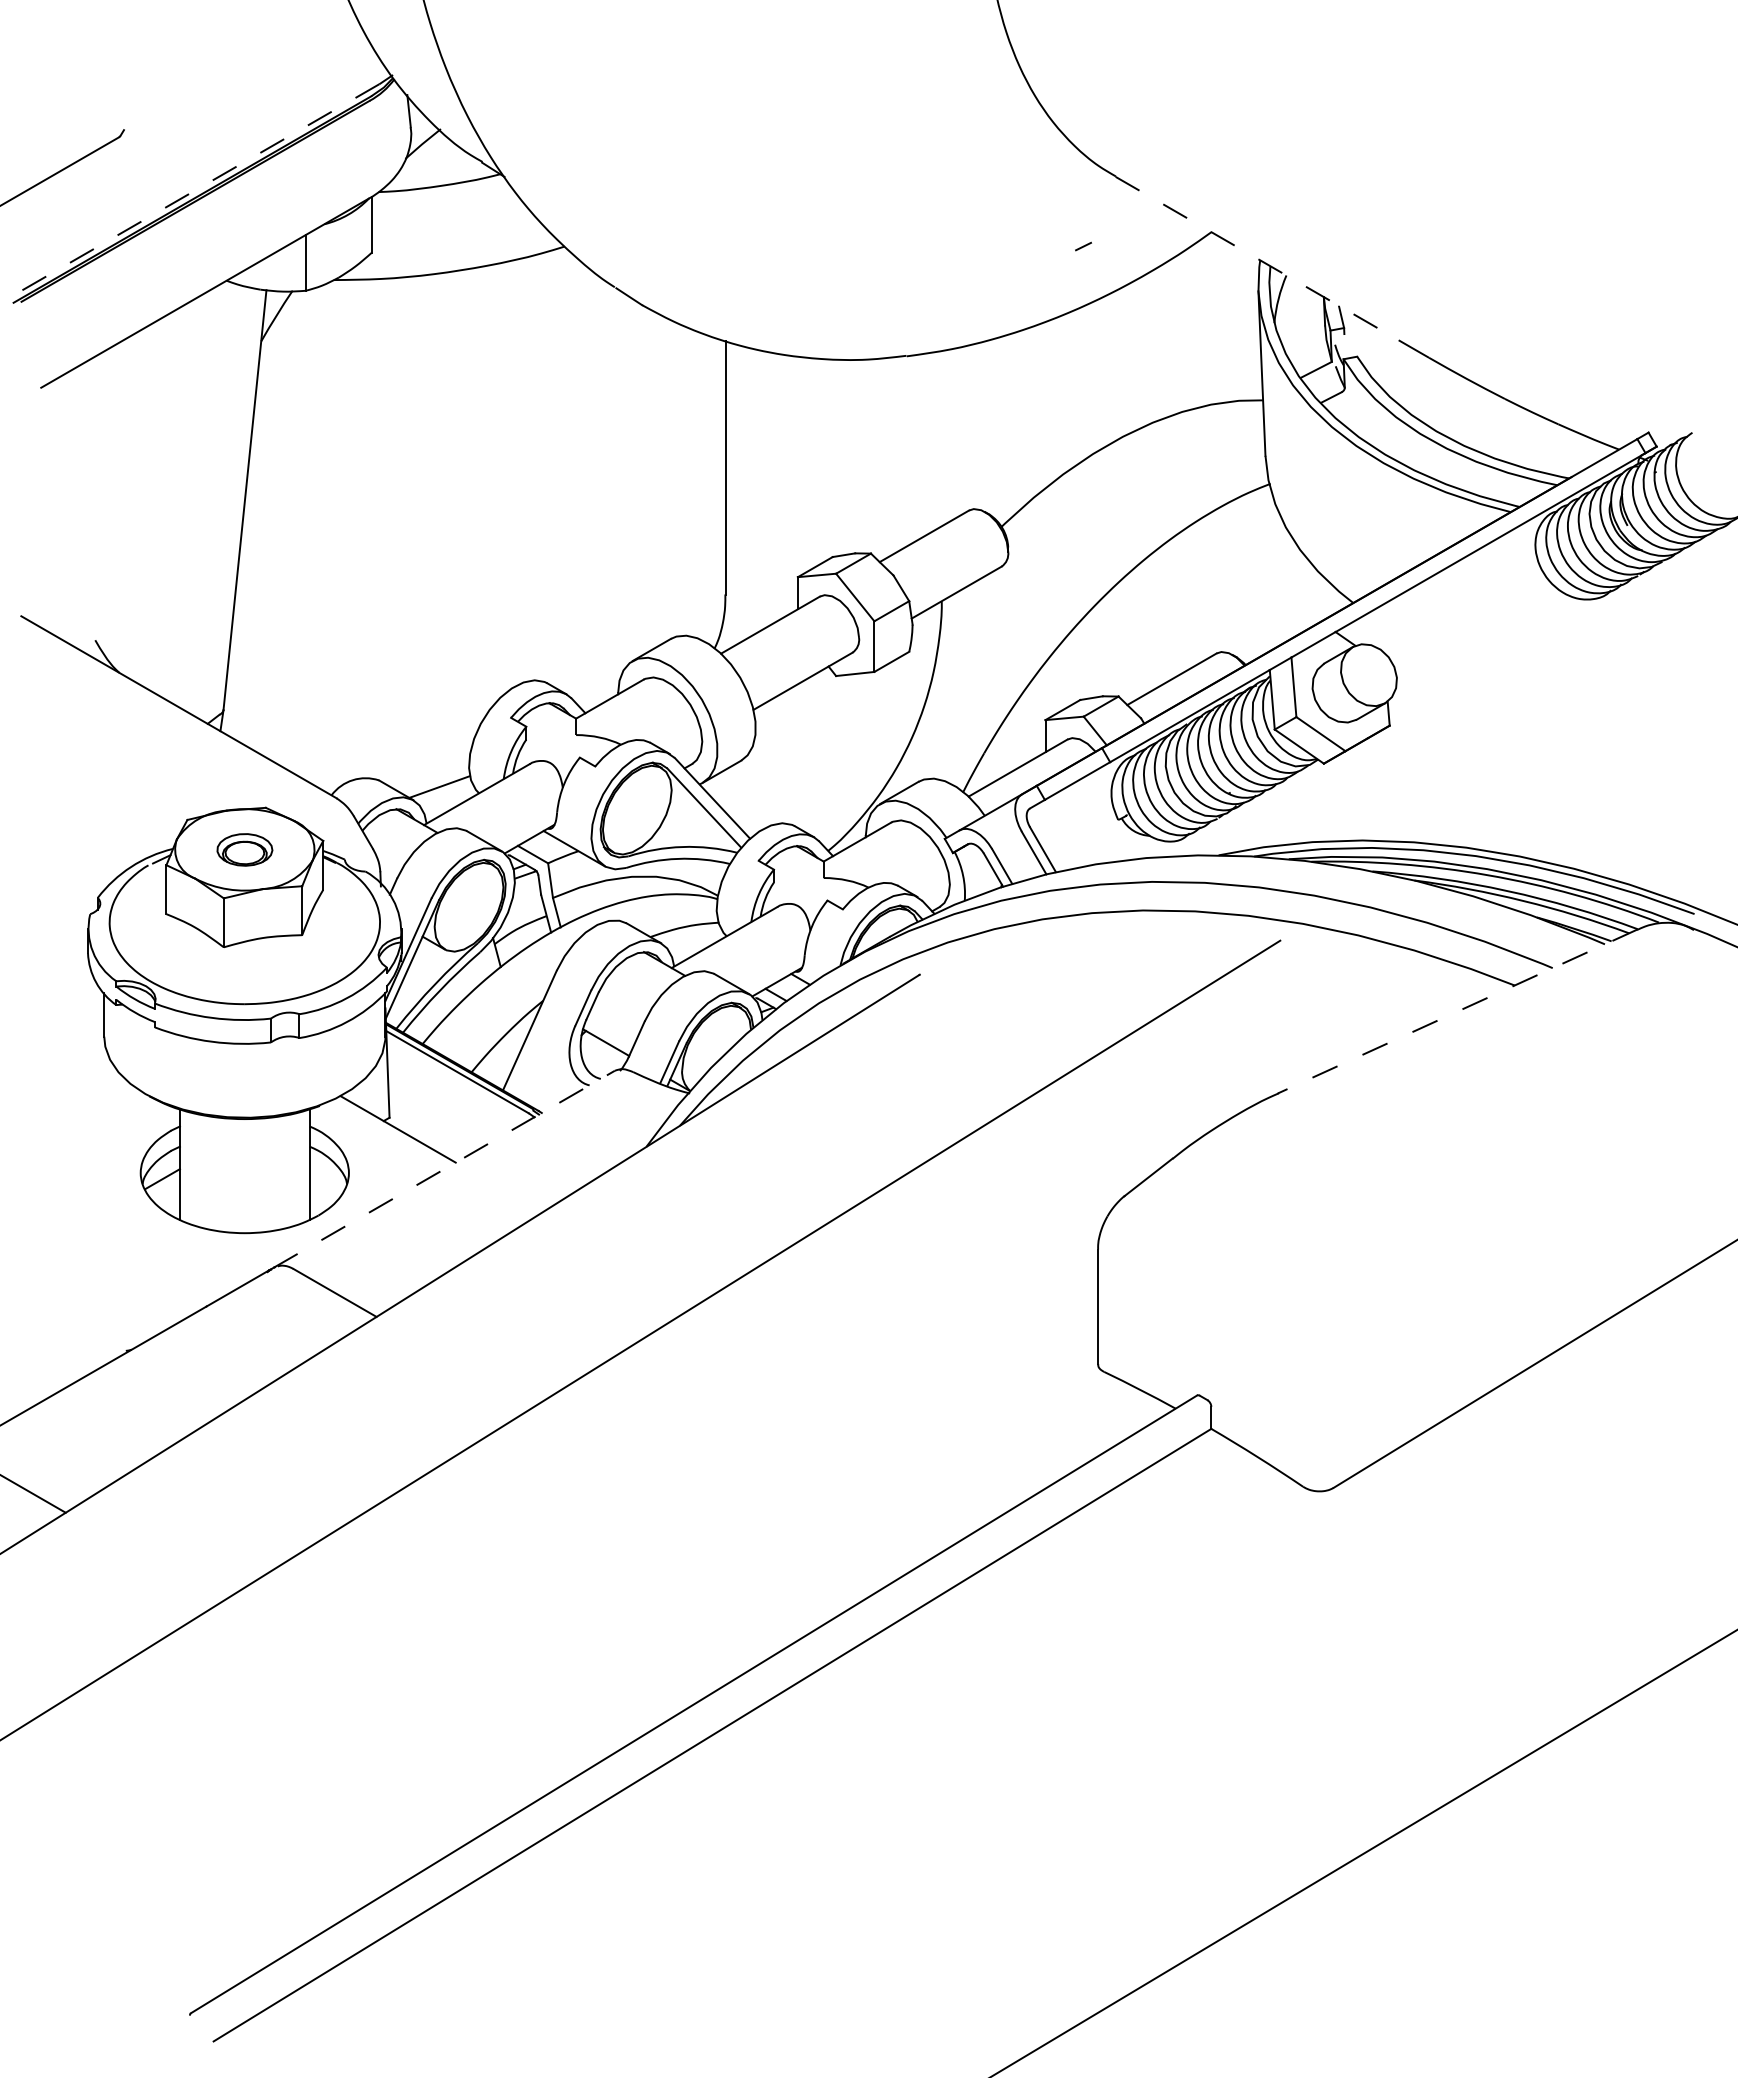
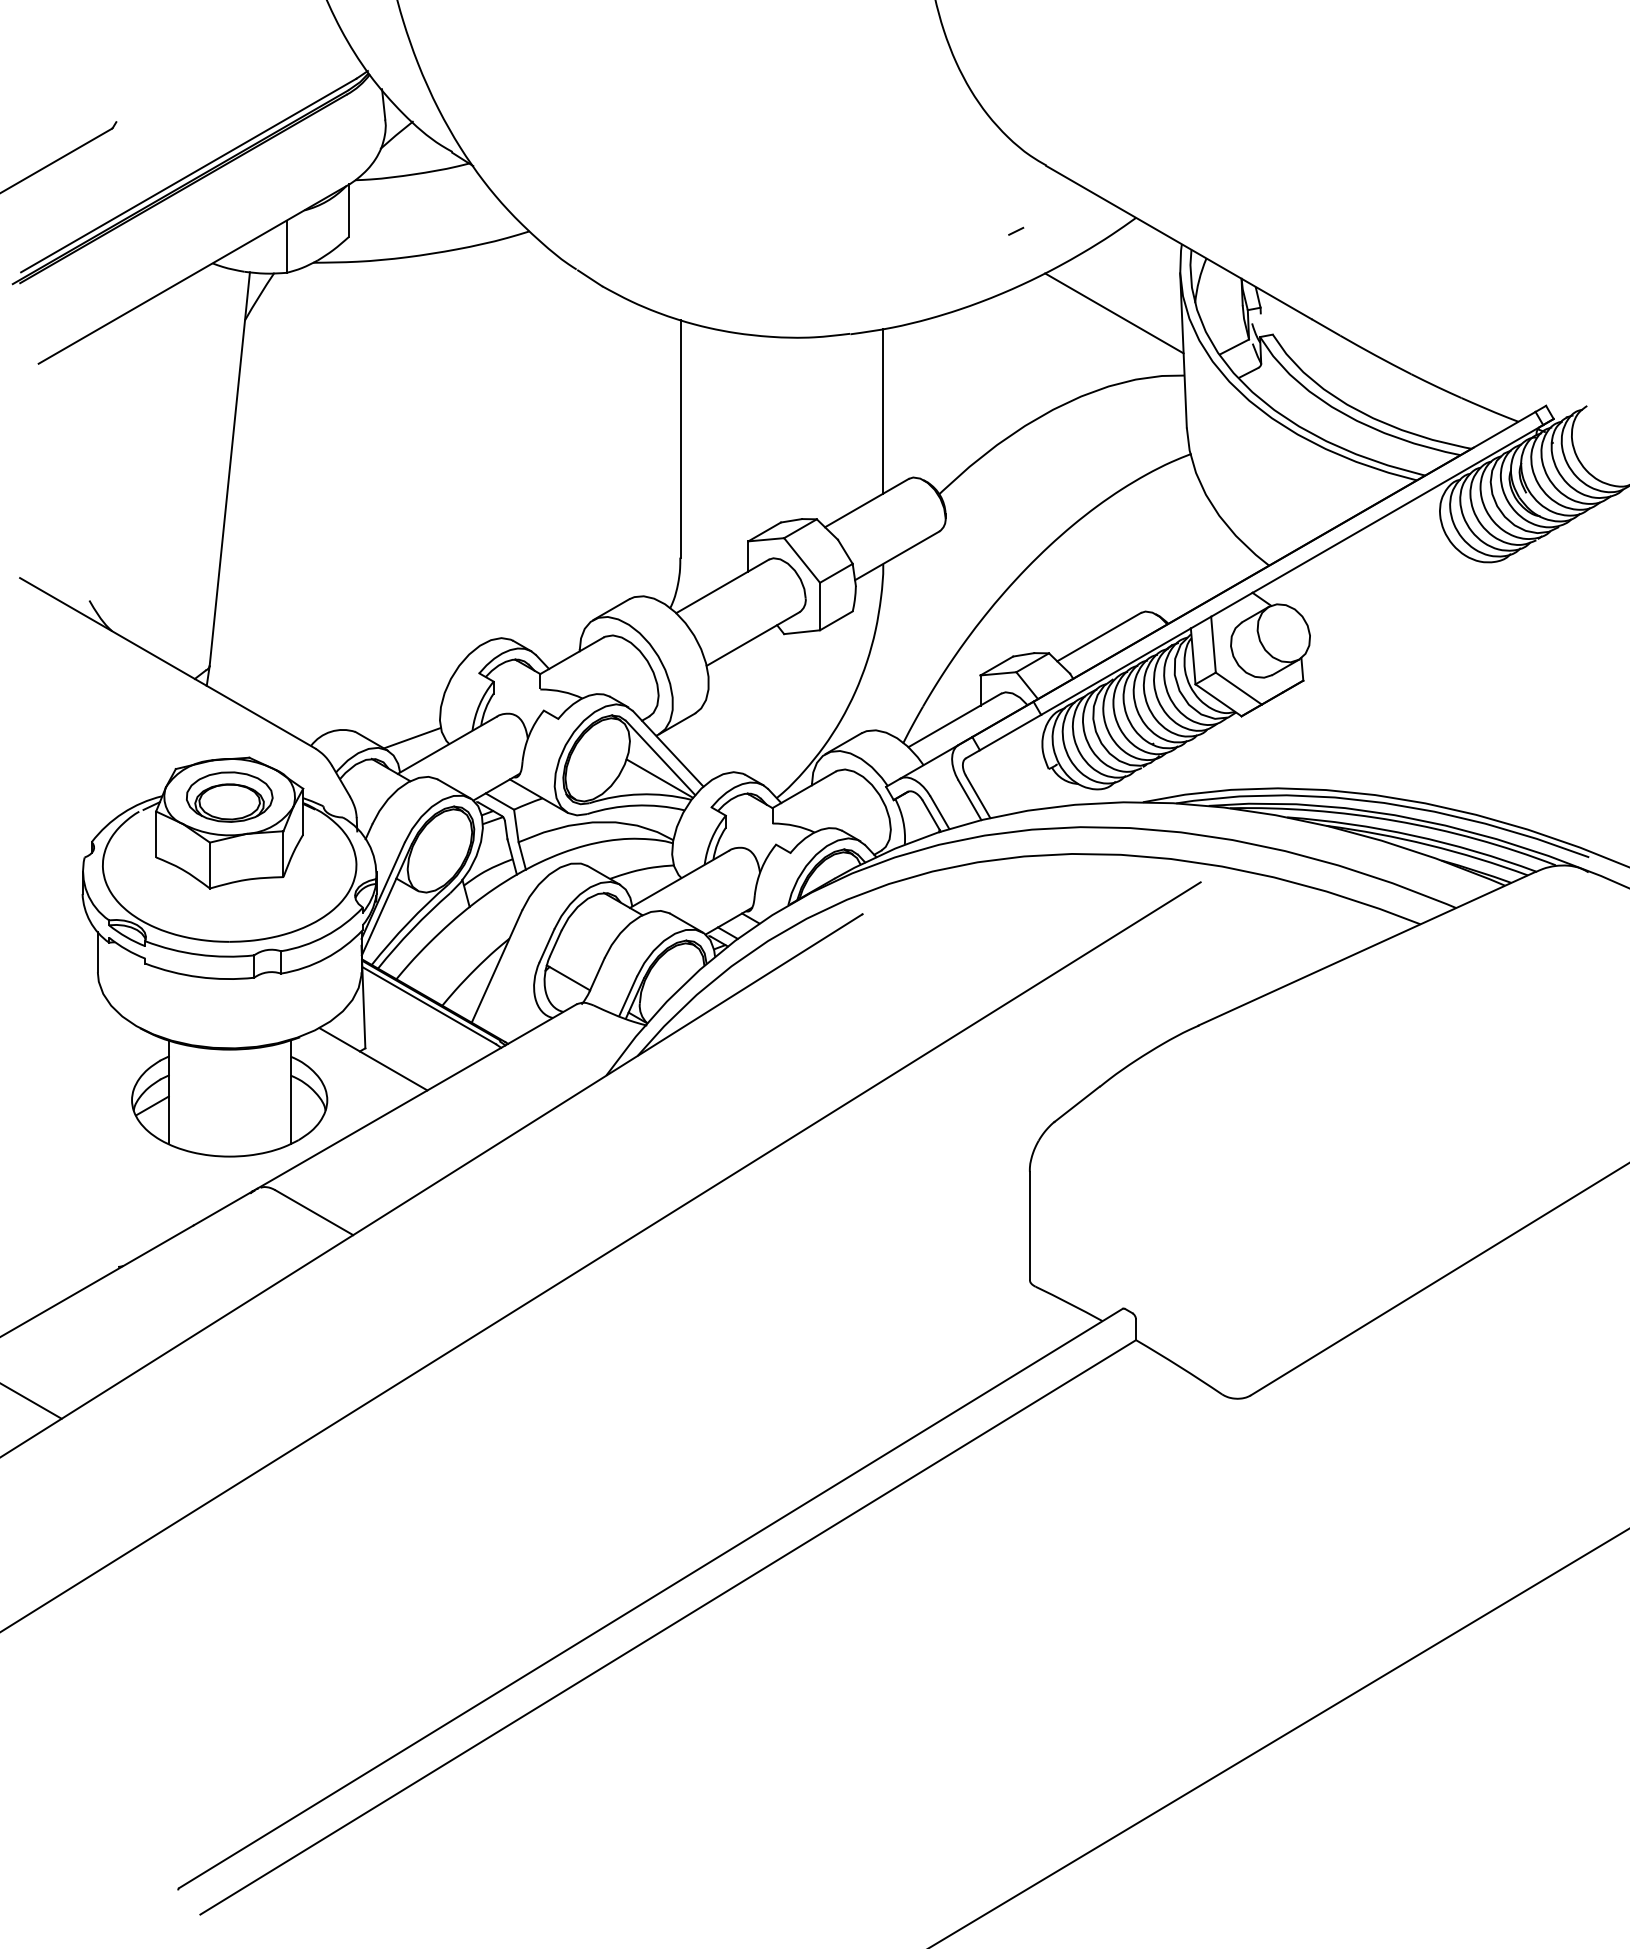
line: (201, 186) -> (189, 175), dashed -> solid
line: (1257, 258) -> (1179, 242), dashed -> solid
line: (1188, 333) -> (1114, 312), added
line: (941, 438) -> (882, 411), added
line: (703, 829) -> (659, 778), added
part: (244, 849) -> (229, 796), size x1.67
line: (1457, 1011) -> (1366, 948), dashed -> solid
line: (444, 1169) -> (416, 1096), dashed -> solid

